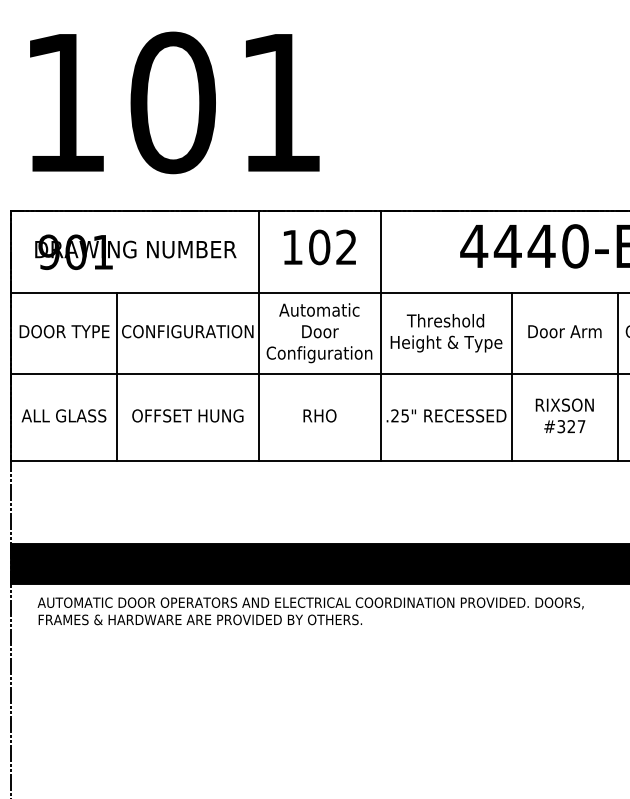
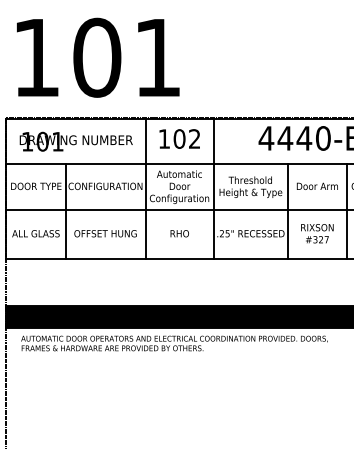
text: (48, 251) -> (27, 141), 901 -> 101

